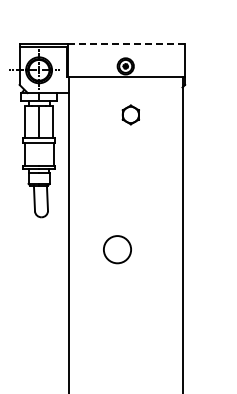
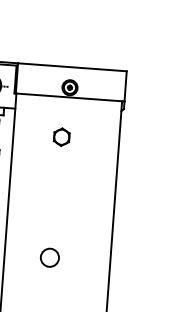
line: (127, 44) -> (73, 67), dashed -> solid
part: (130, 114) -> (61, 136), moved
circle: (117, 249) -> (49, 257), size x0.71

